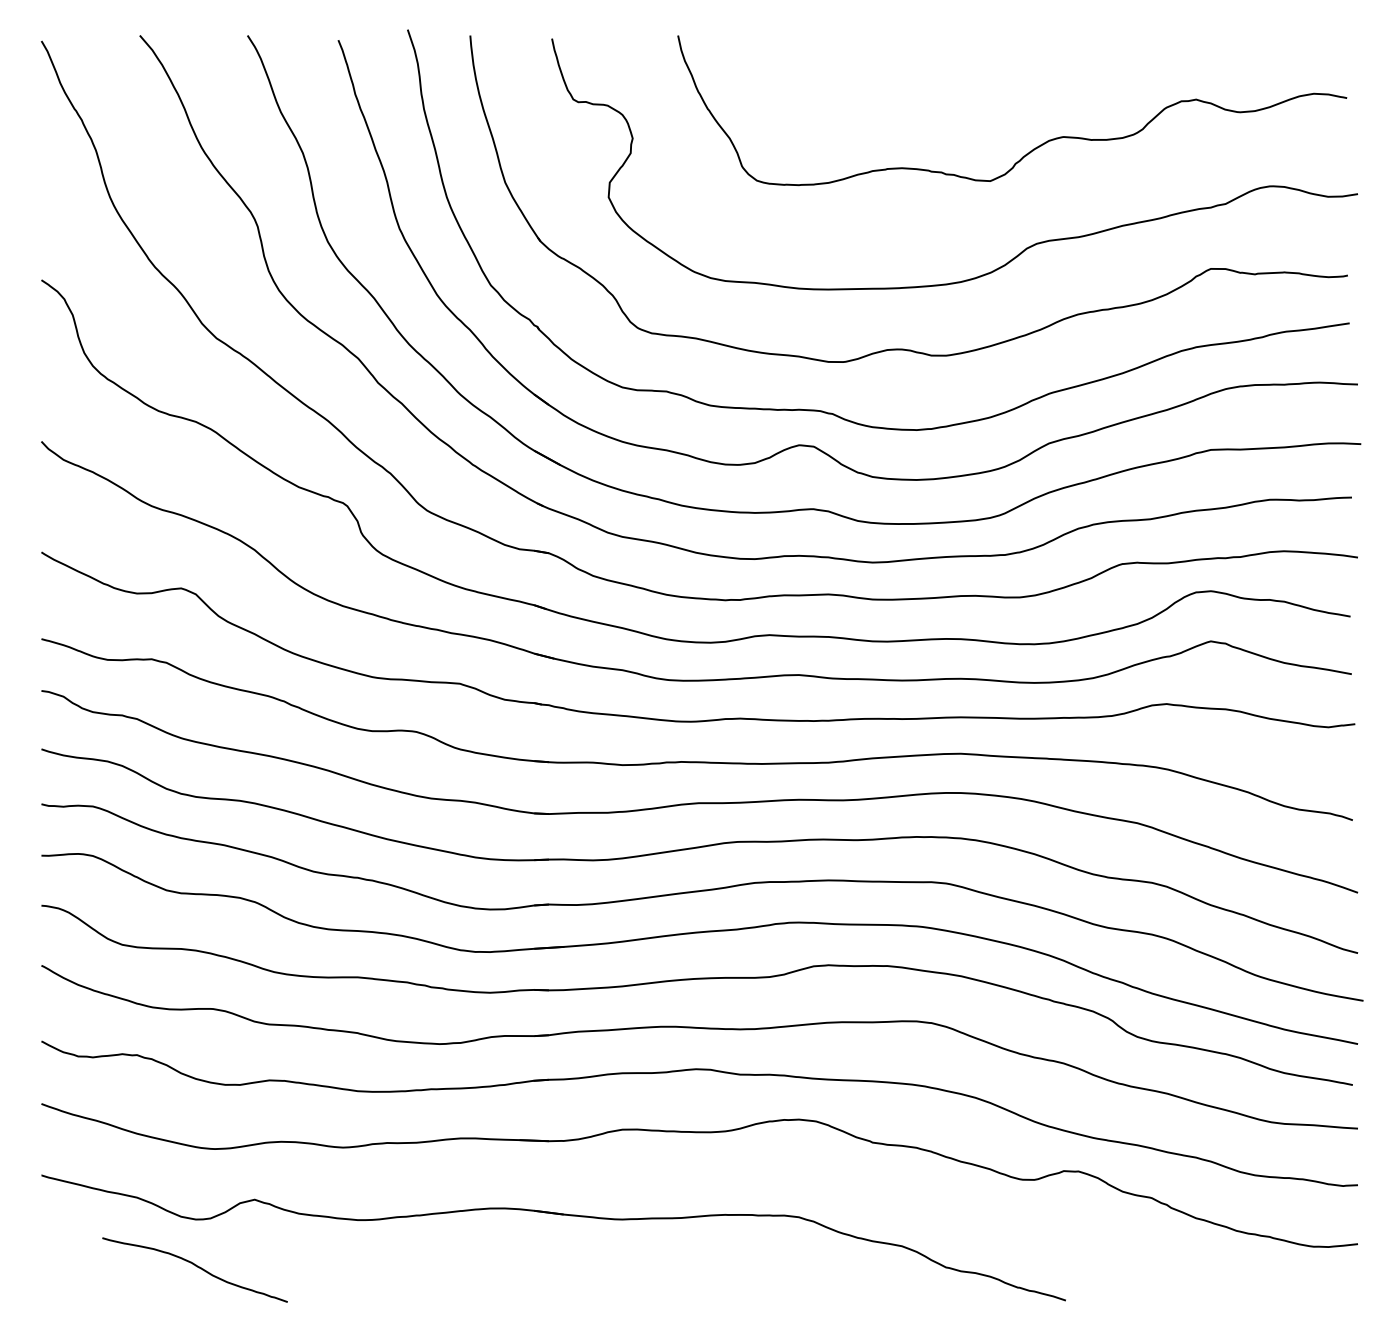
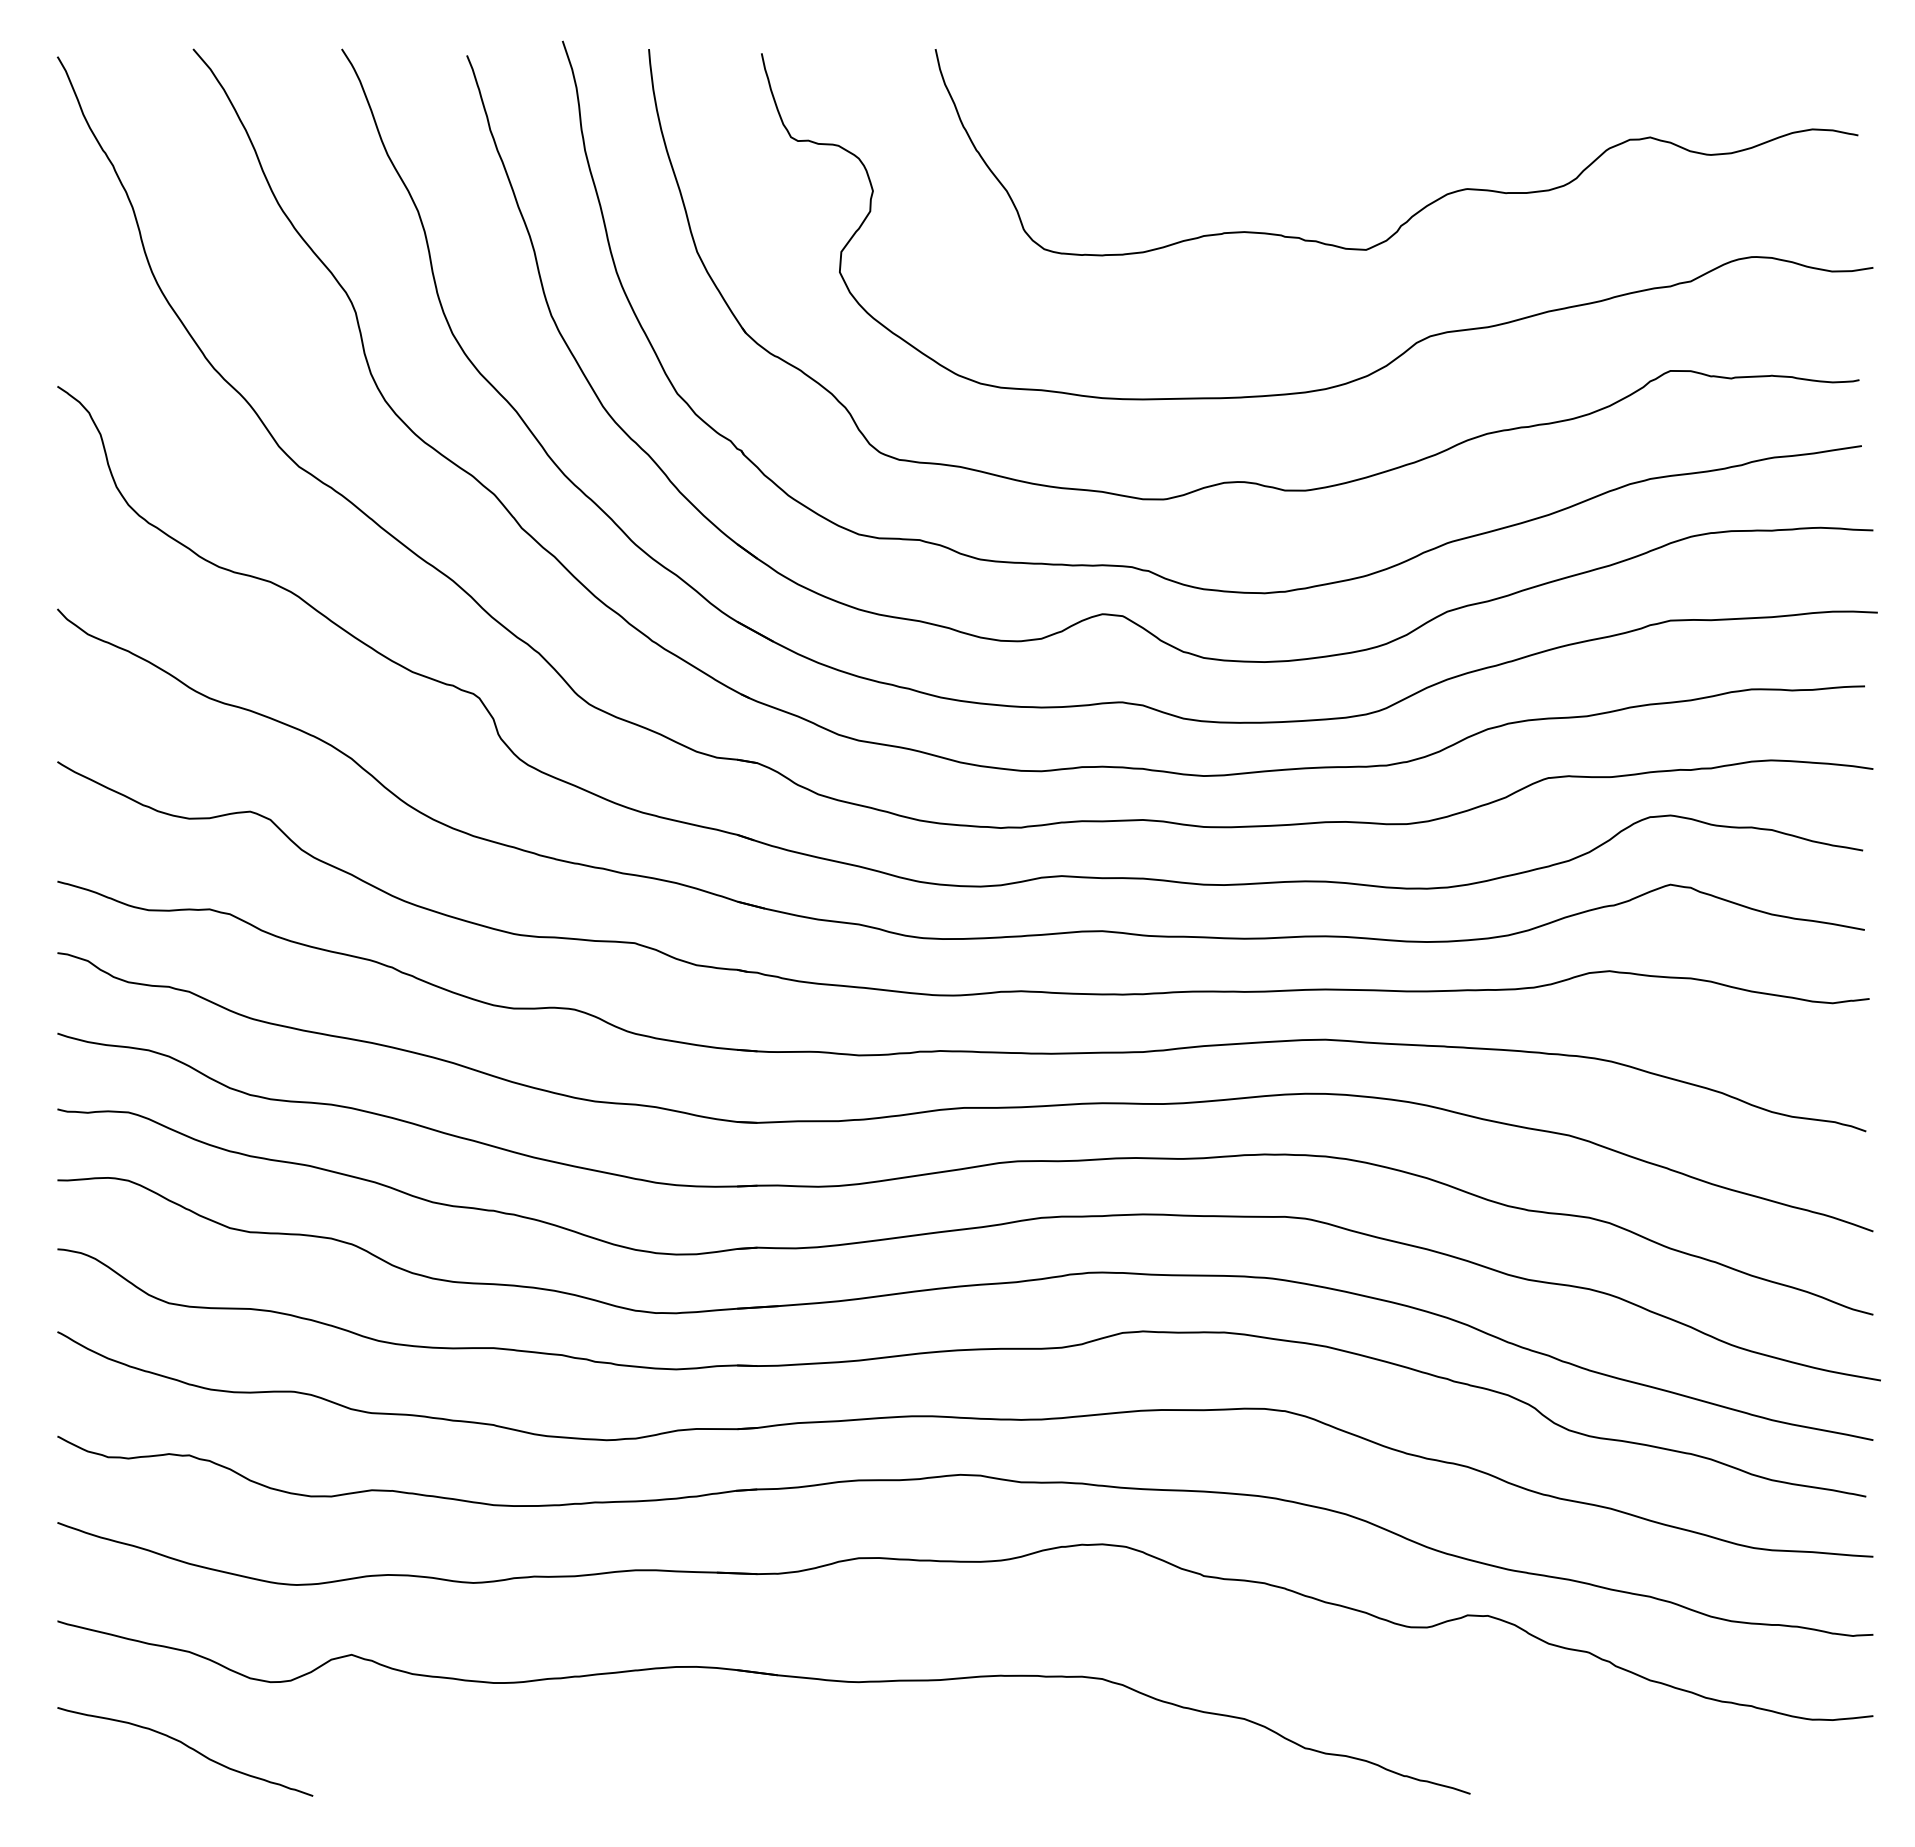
curve: (196, 1266) -> (187, 1747), moved

